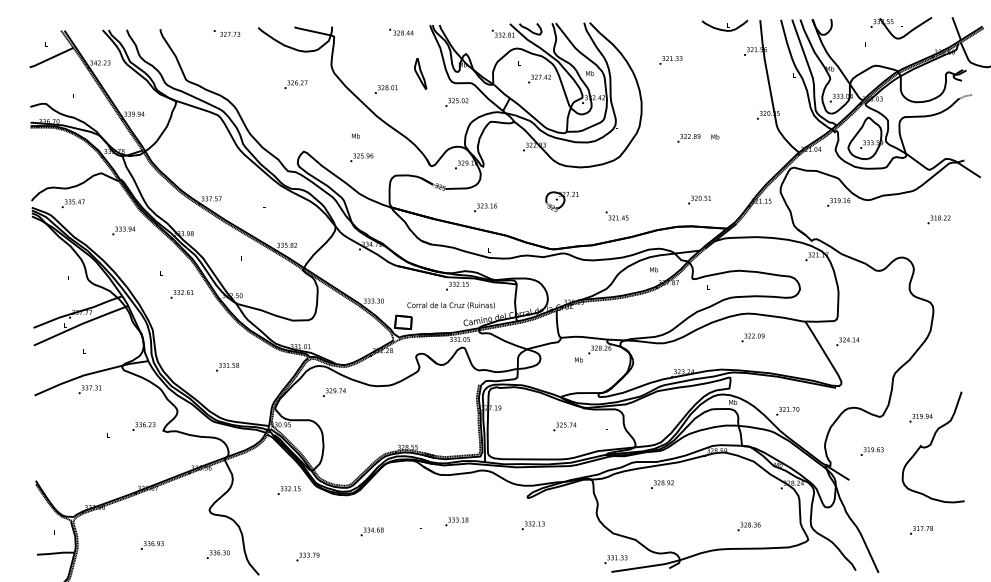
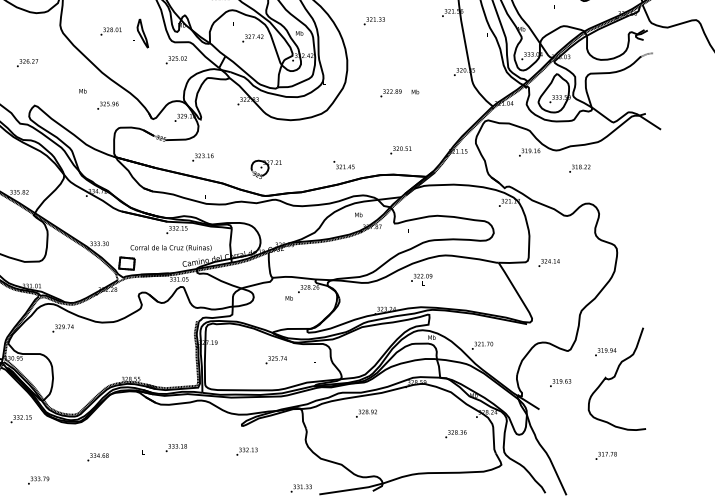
text: (295, 84) -> (27, 62), moved
text: (386, 89) -> (111, 31), moved
text: (361, 157) -> (107, 105), moved
part: (561, 201) -> (265, 169), moved
text: (616, 215) -> (343, 164), moved
text: (938, 219) -> (579, 168), moved
text: (752, 337) -> (421, 277), moved
text: (847, 341) -> (548, 262), moved
text: (748, 526) -> (455, 433), moved
text: (615, 559) -> (300, 488), moved

